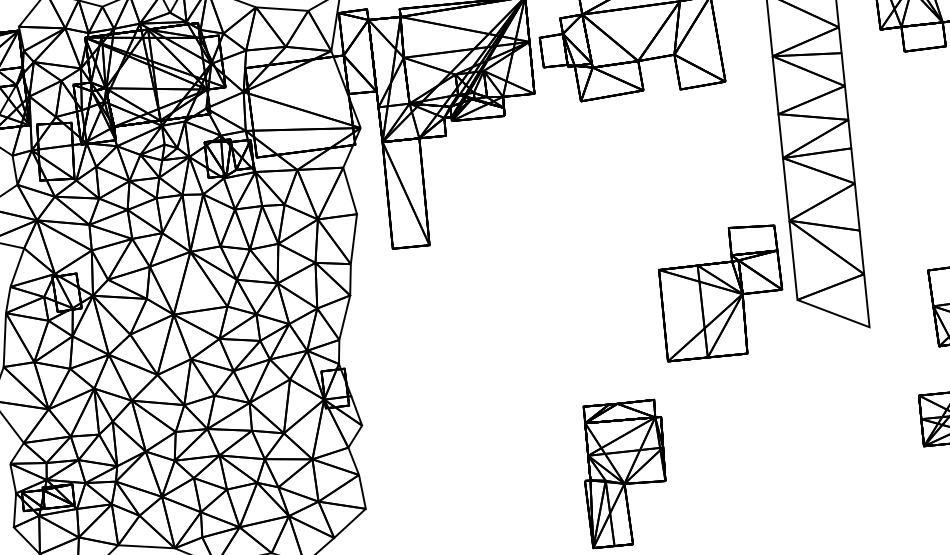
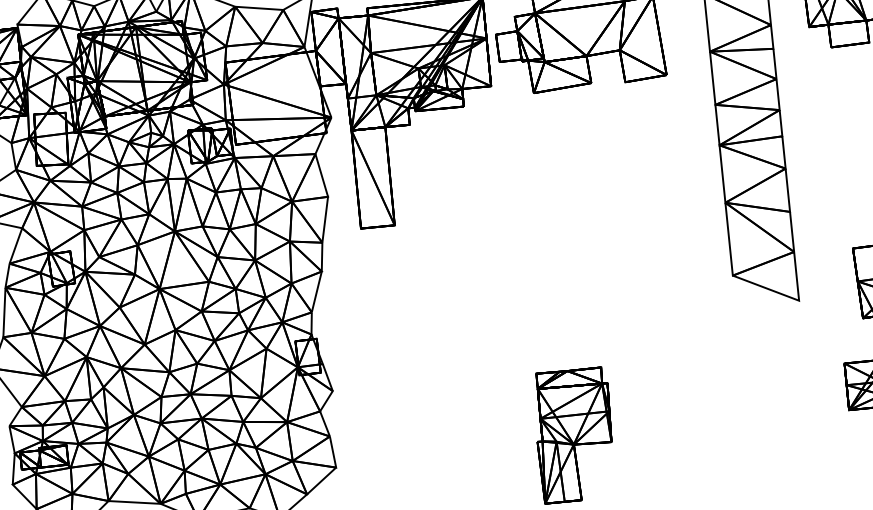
part: (720, 293) -> (662, 269), removed

